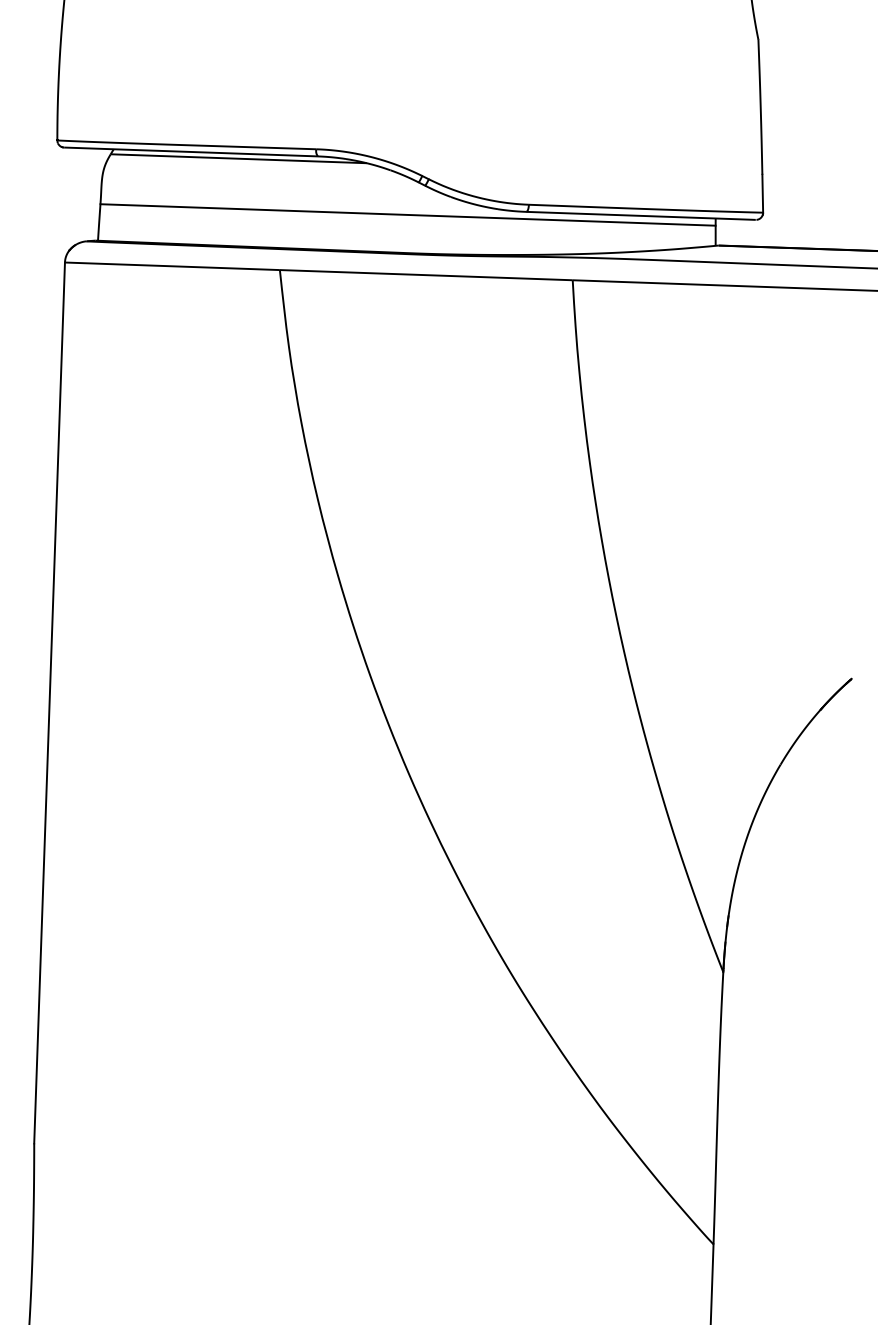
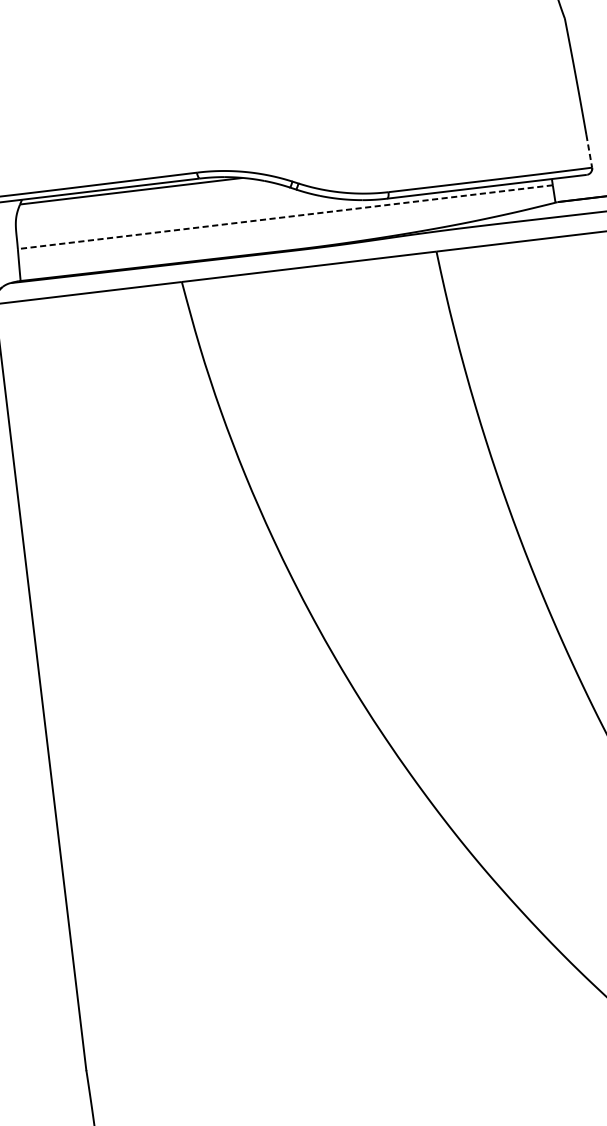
line: (762, 193) -> (589, 151), solid -> dashed
line: (408, 214) -> (285, 216), solid -> dashed

